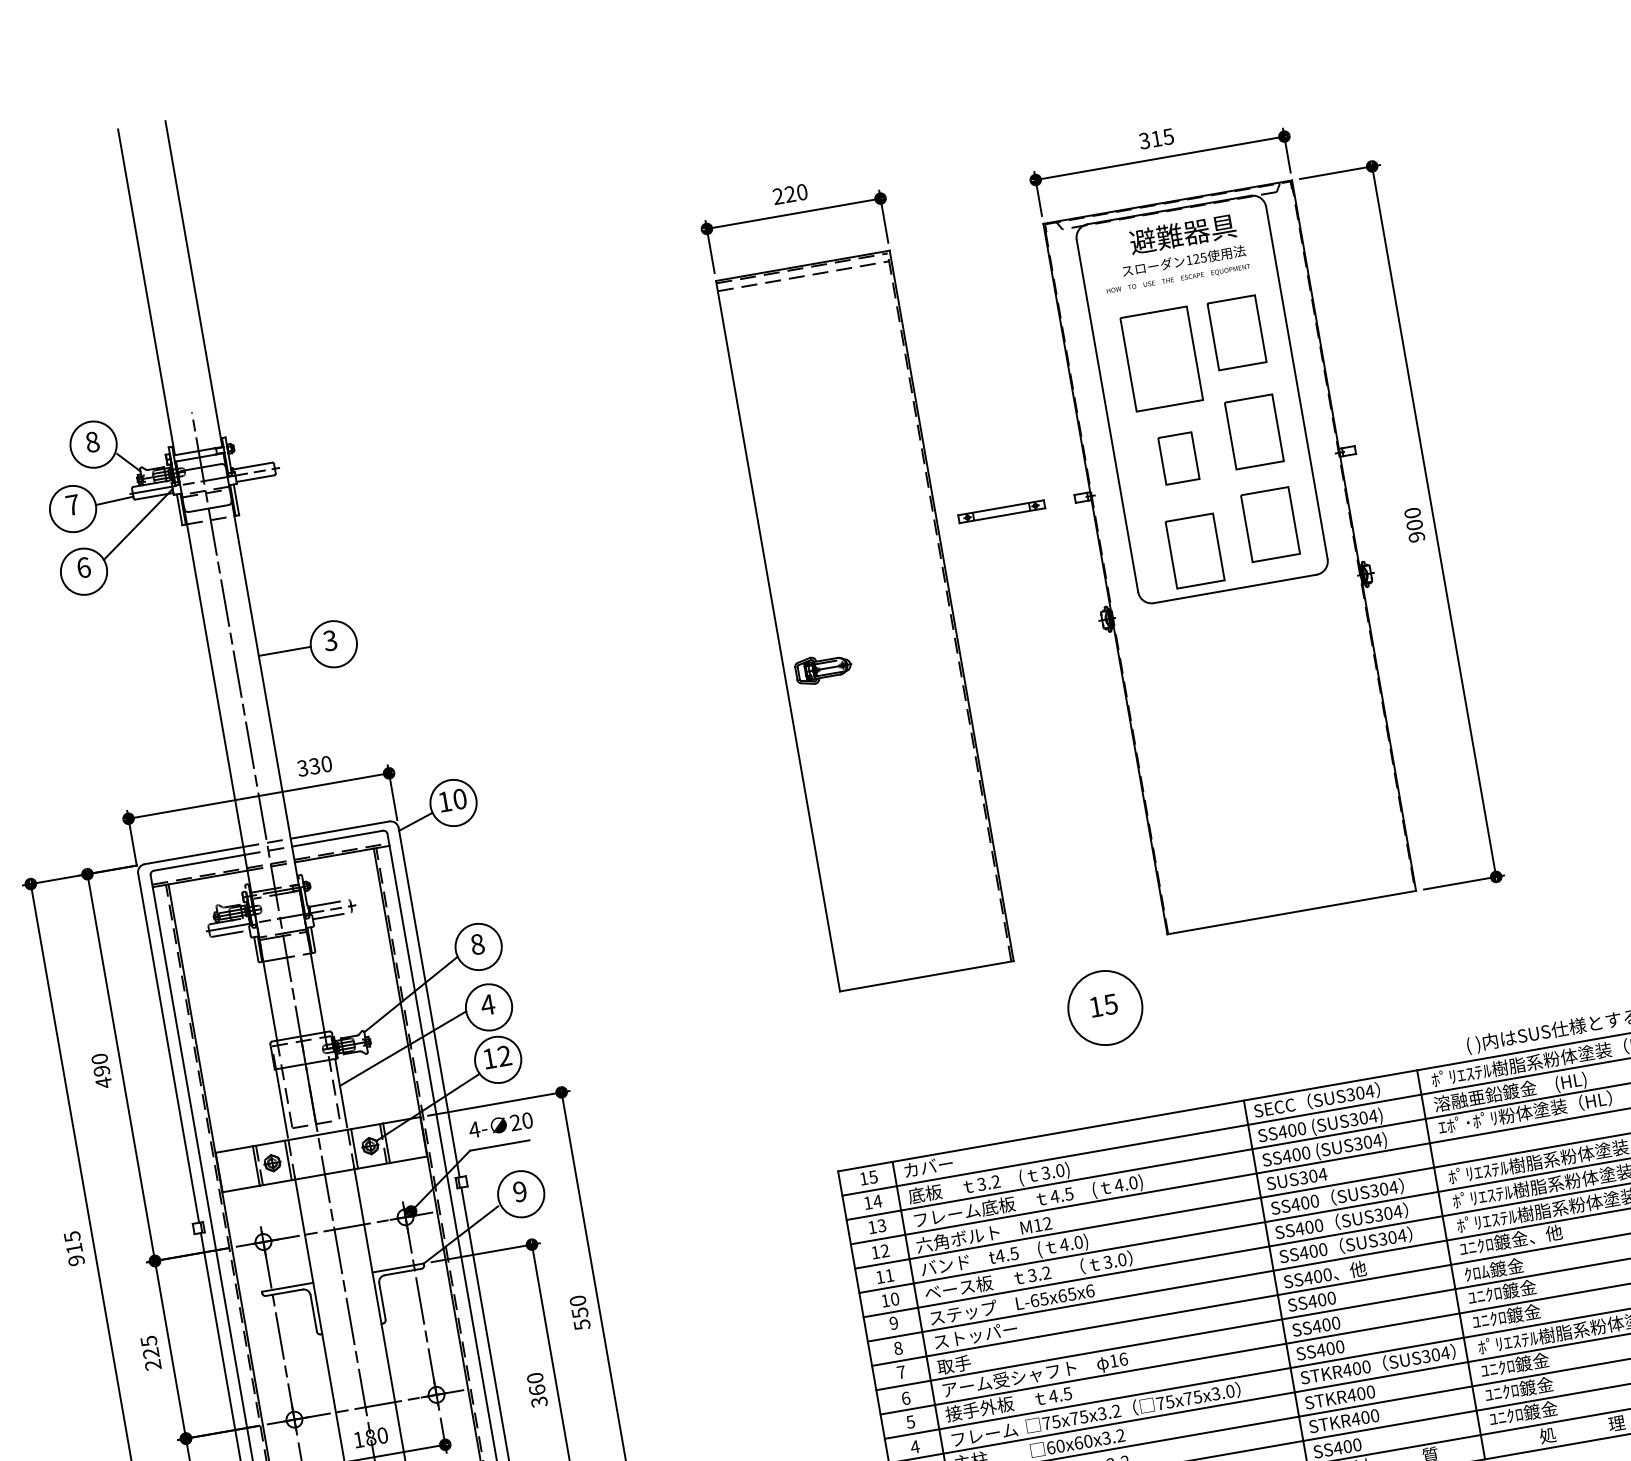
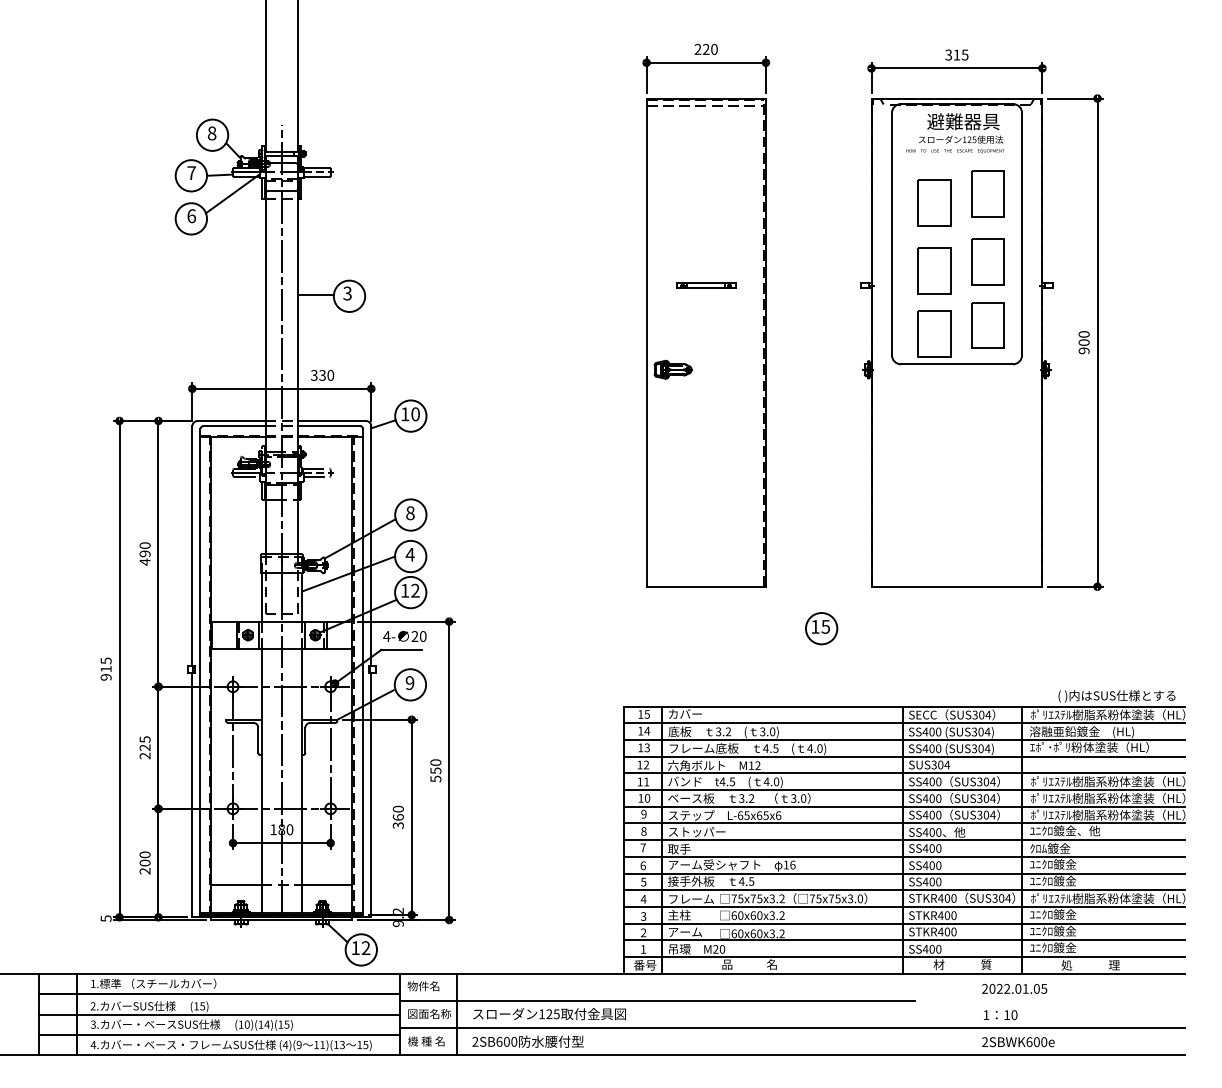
part: (1161, 359) -> (934, 202), size x0.71
part: (1178, 458) -> (934, 270), size x1.43
part: (1001, 511) -> (706, 285), moved
circle: (1105, 1007) -> (821, 628), size x0.62

